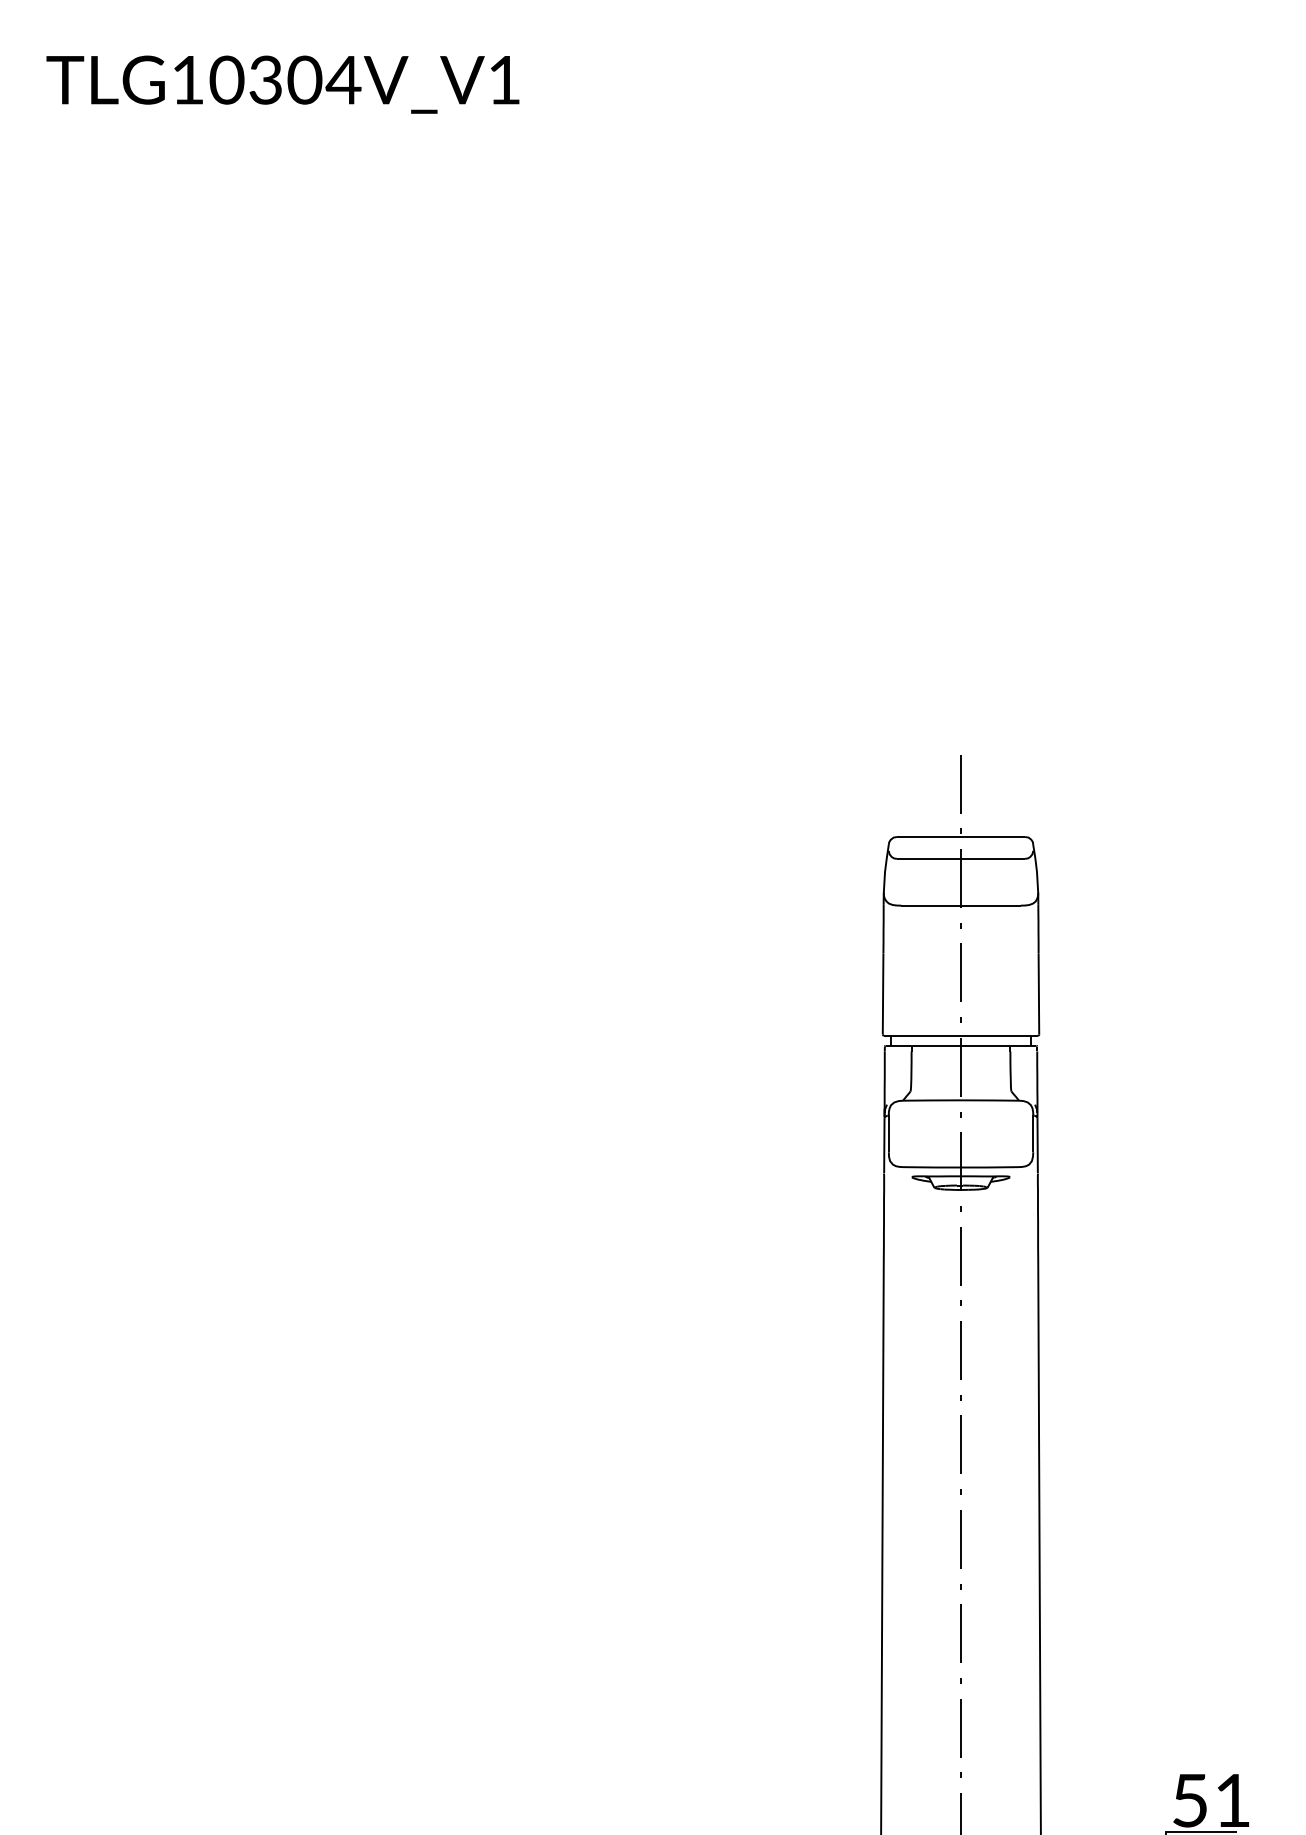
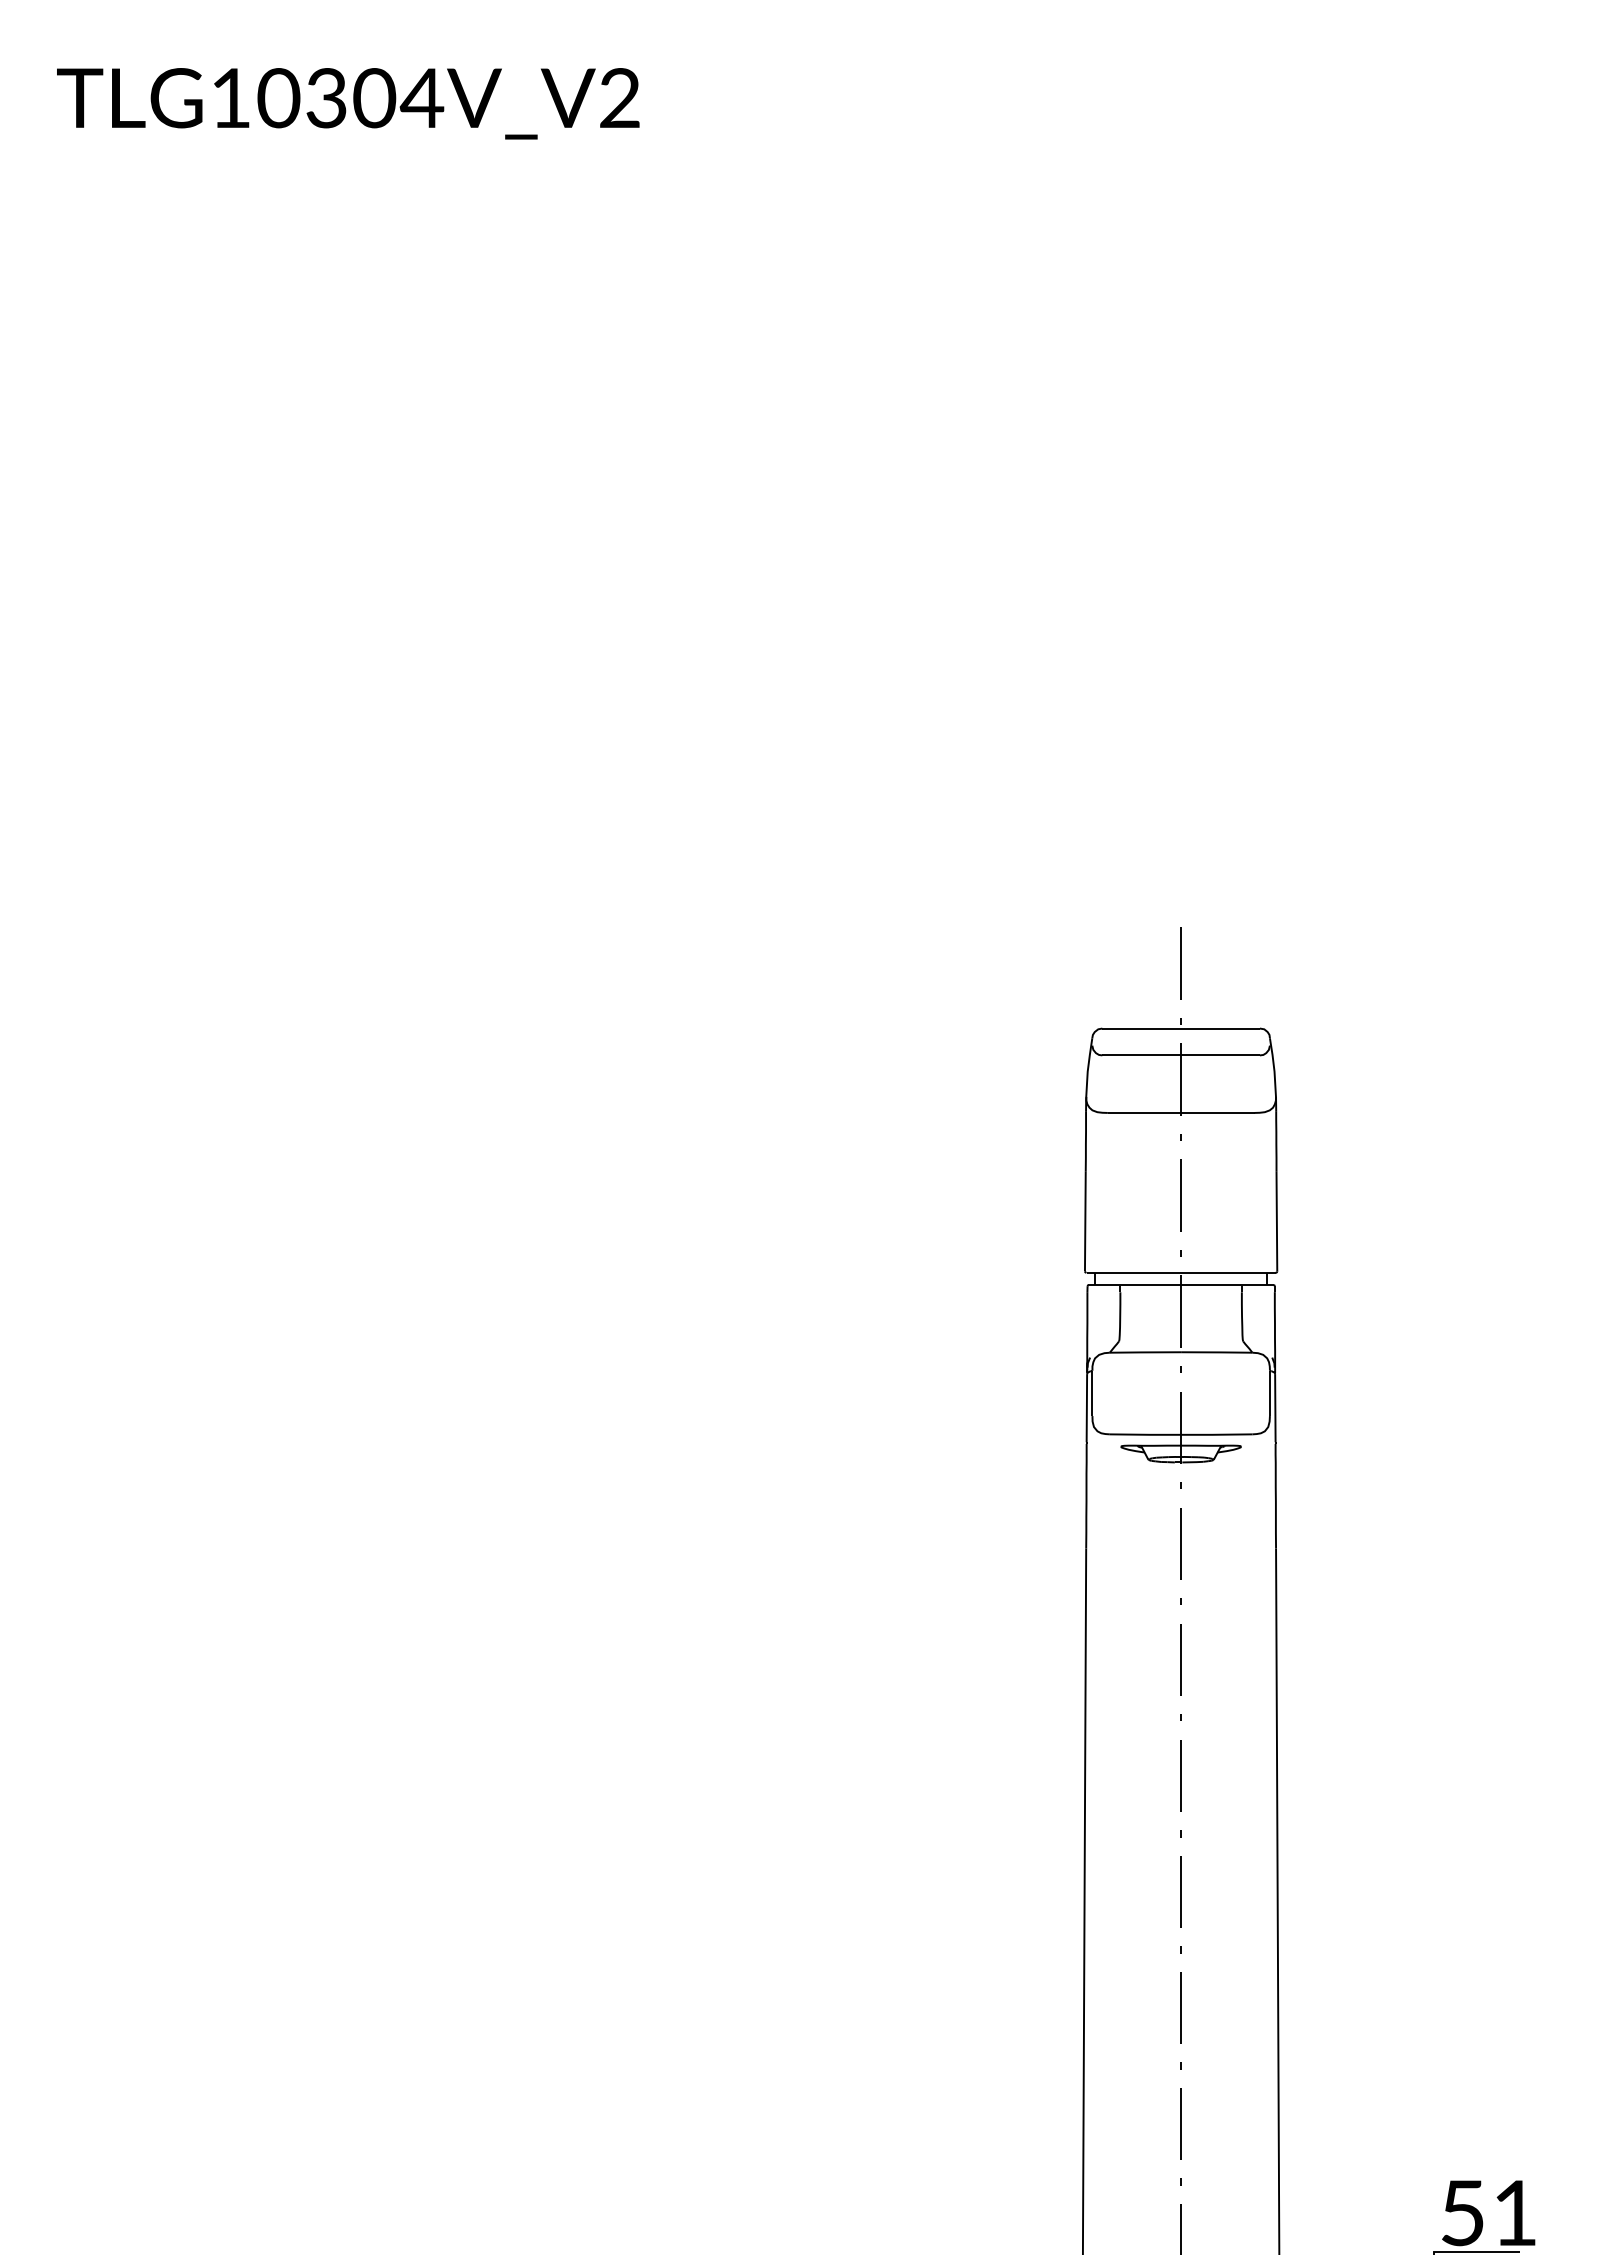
text: (504, 79) -> (619, 97), TLG10304V_V1 -> TLG10304V_V2

